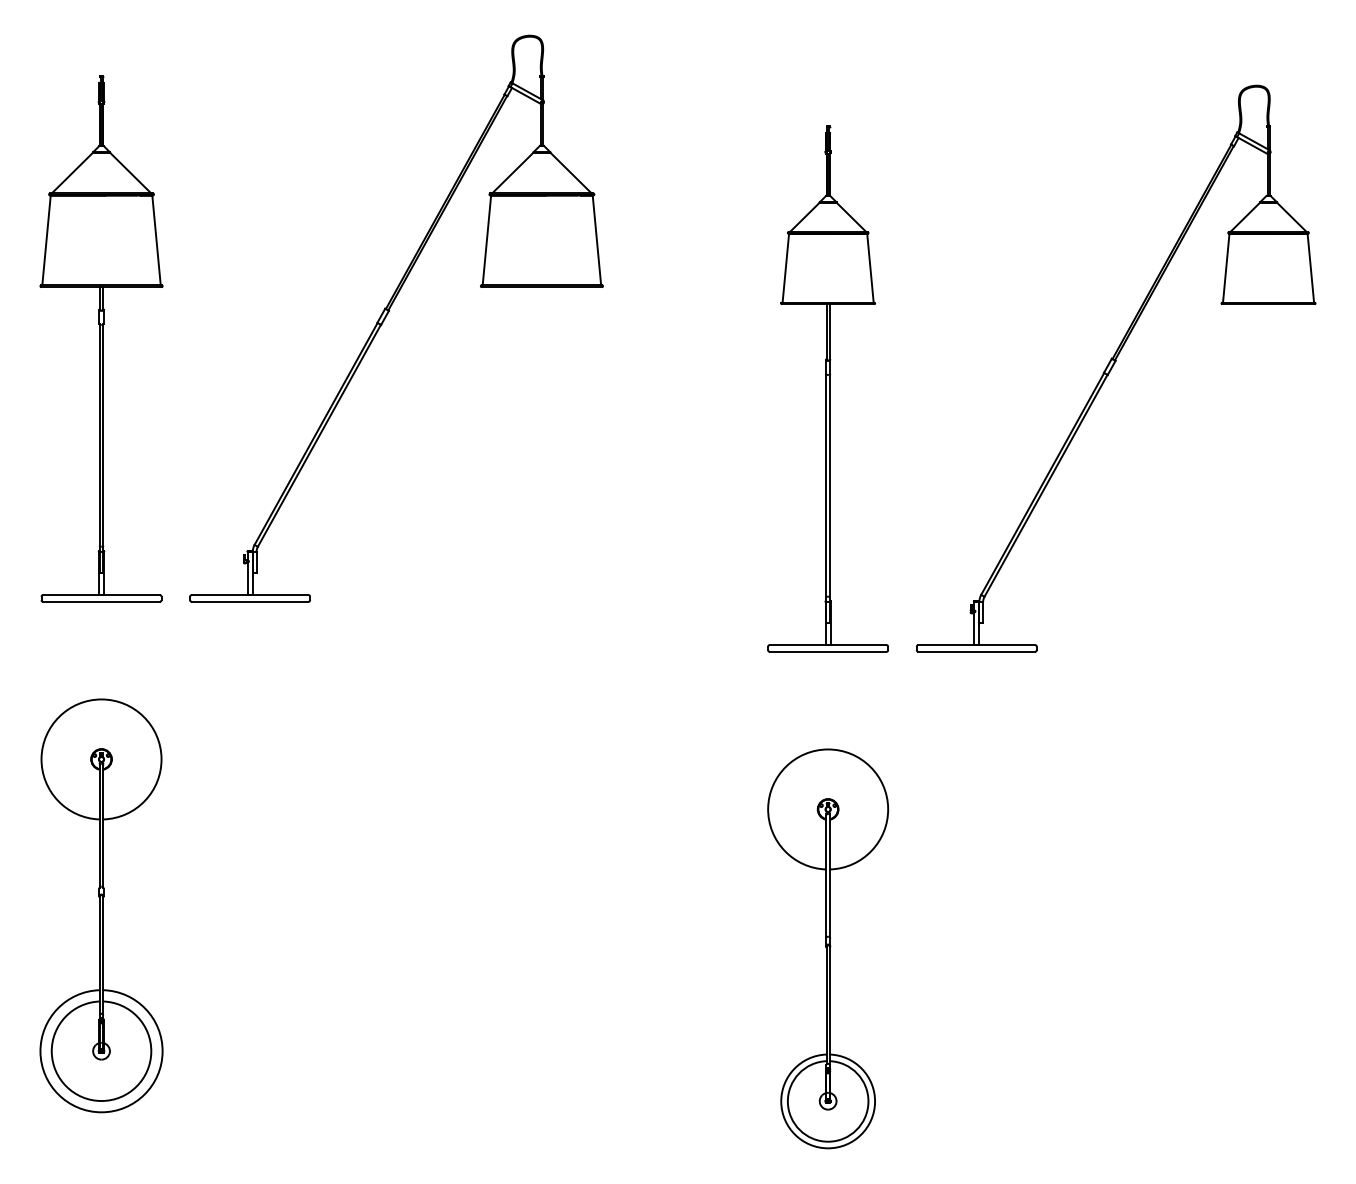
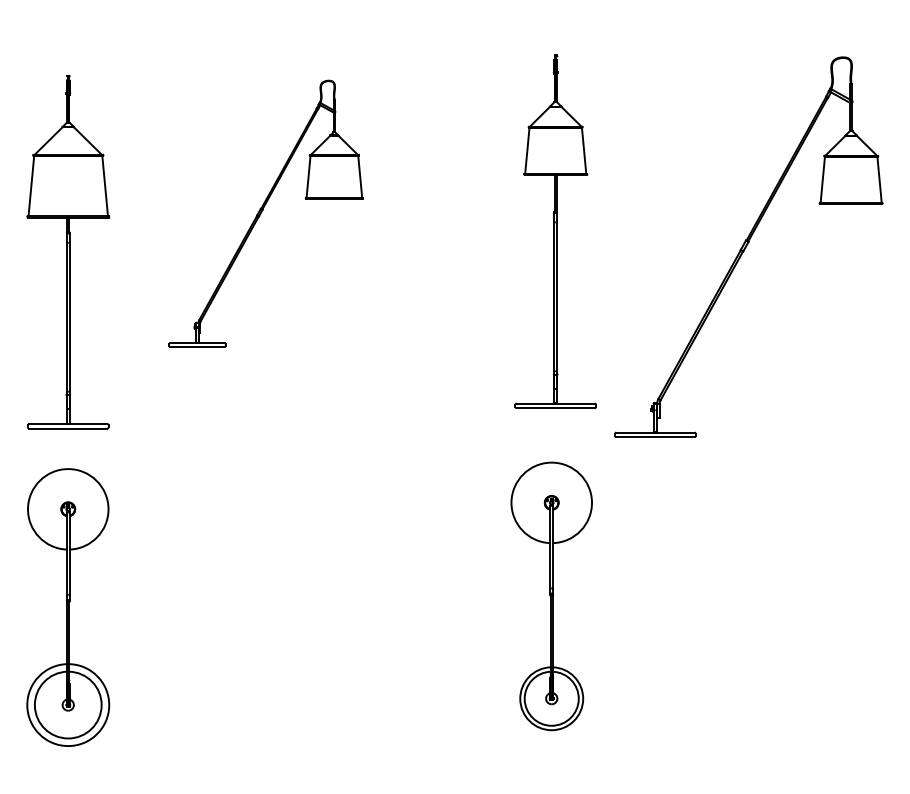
part: (395, 318) -> (265, 213), size x0.7
part: (101, 339) -> (68, 252), moved
part: (827, 388) -> (555, 231), moved
part: (827, 948) -> (551, 596), moved

